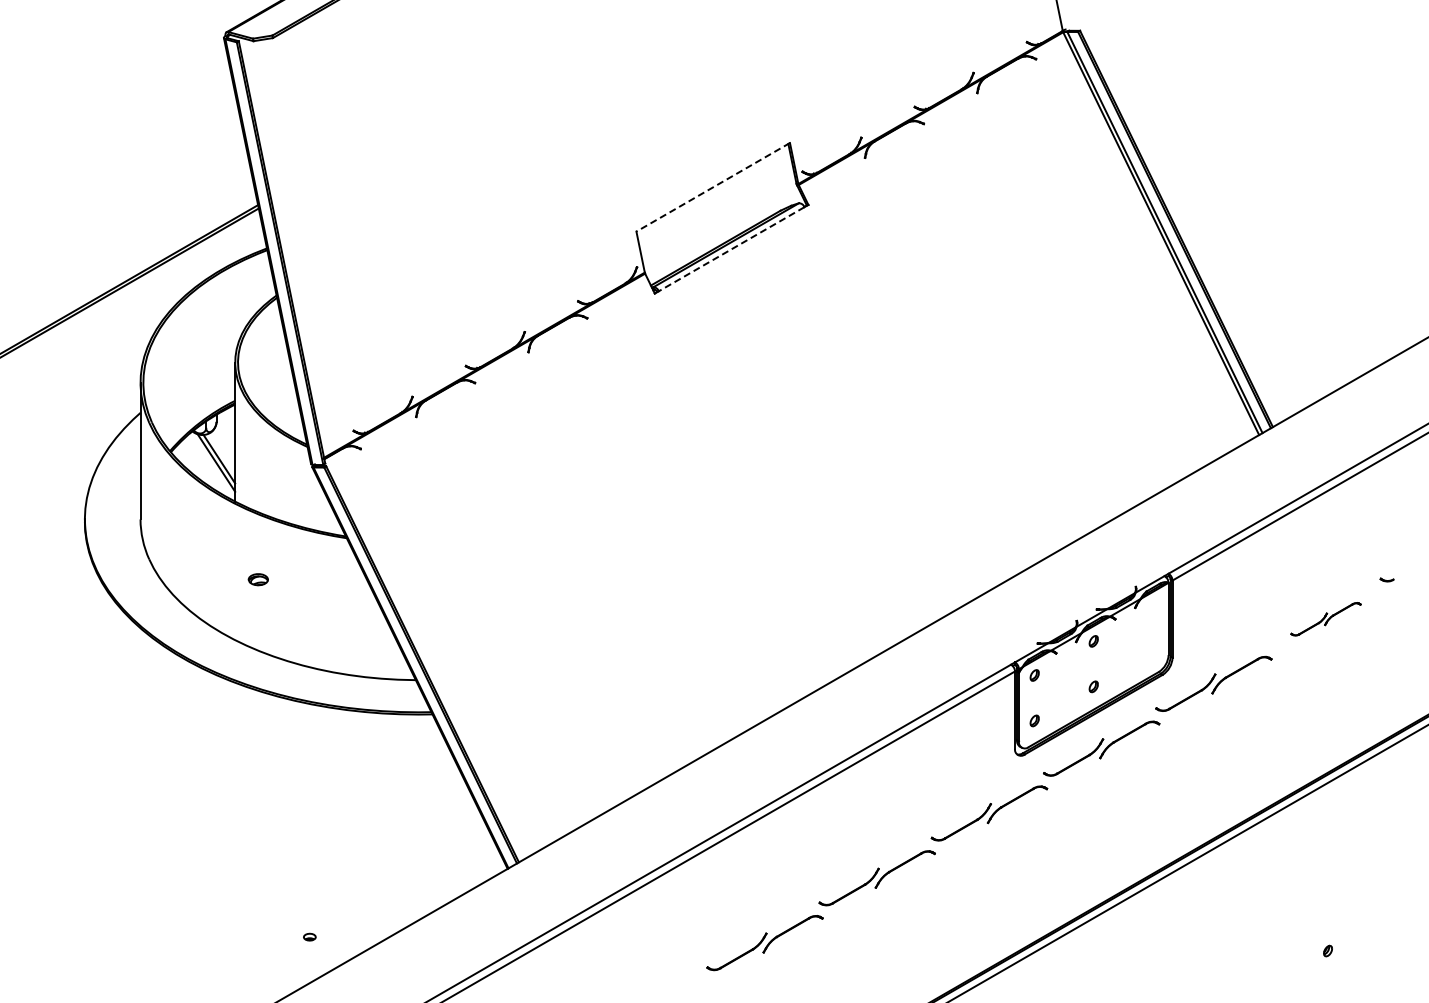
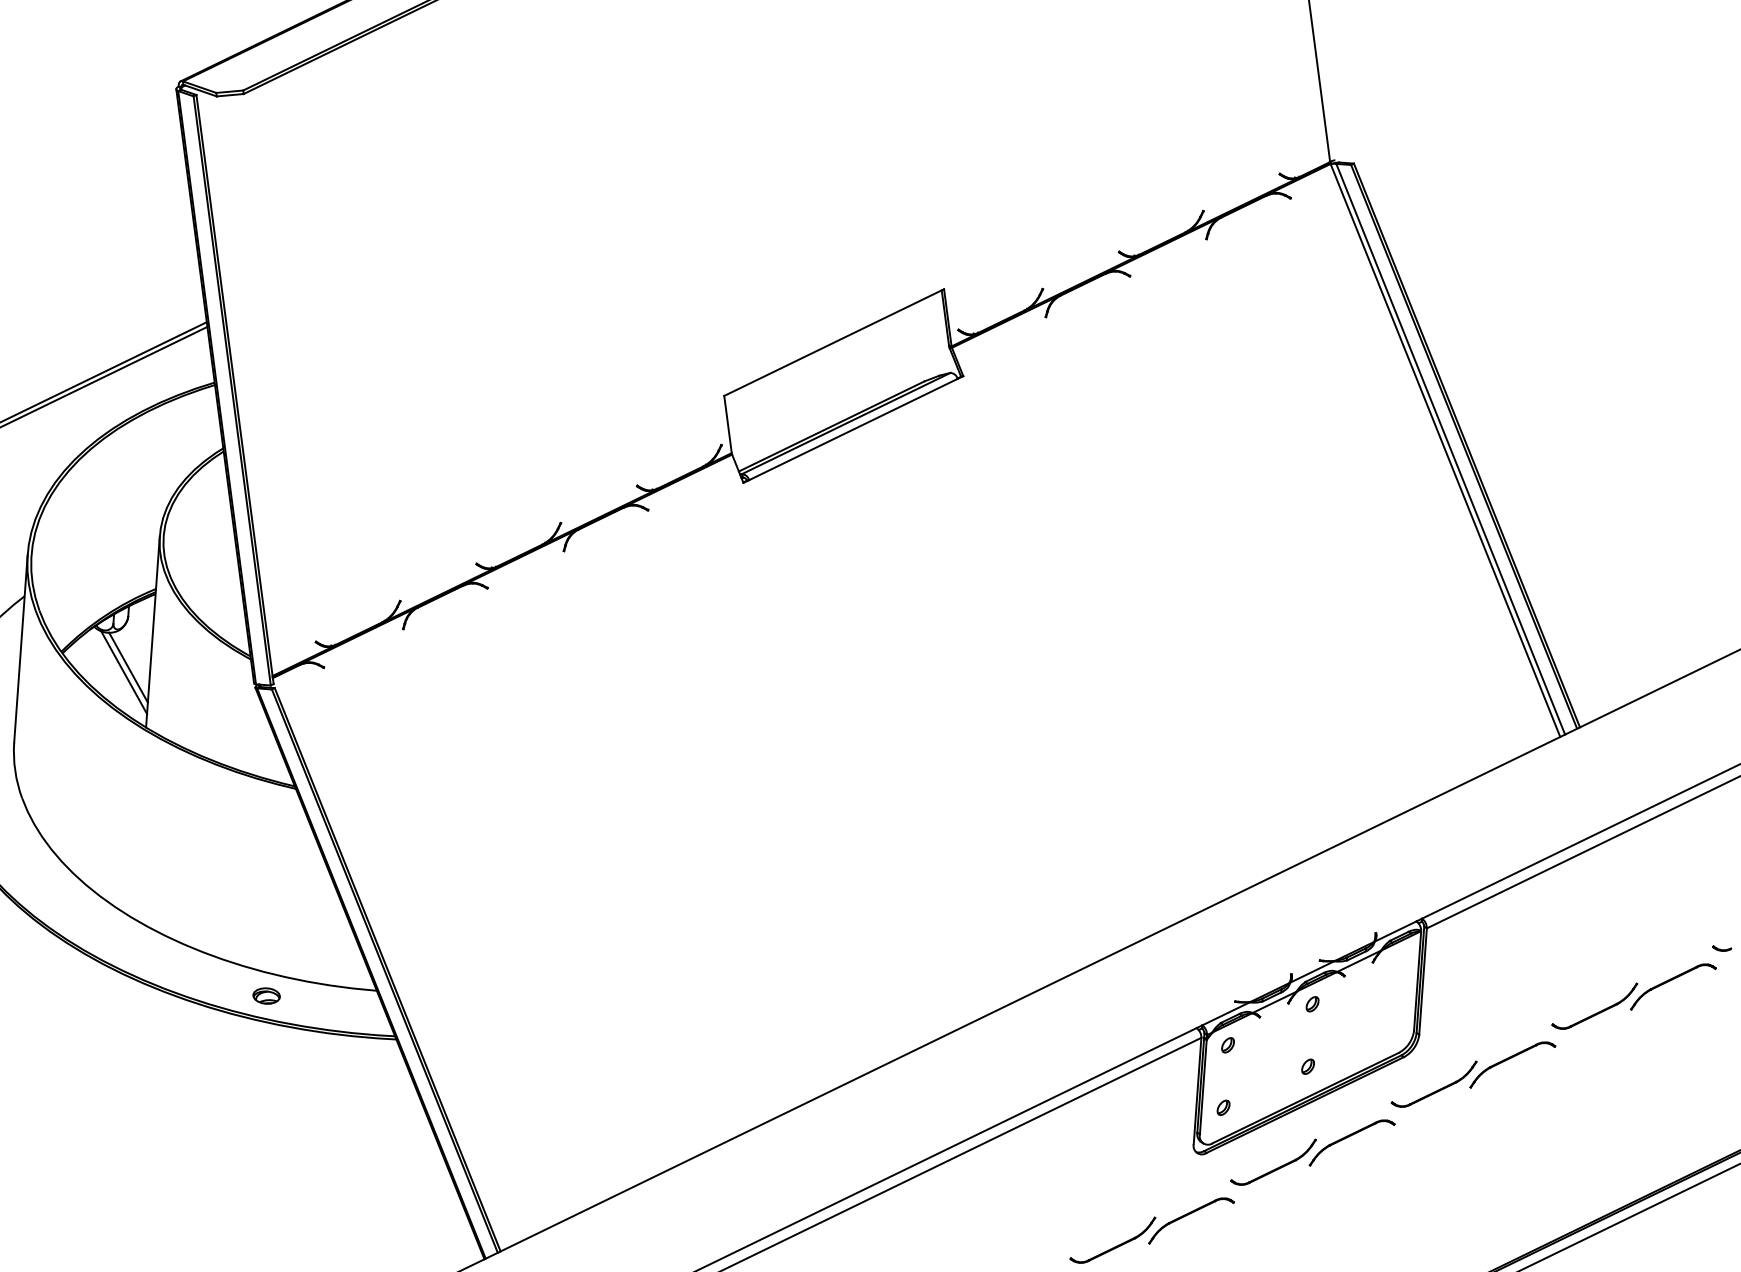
line: (713, 187) -> (834, 342), dashed -> solid
line: (731, 249) -> (853, 429), dashed -> solid
part: (257, 579) -> (265, 995), moved
part: (1325, 619) -> (1633, 997), size x1.67

